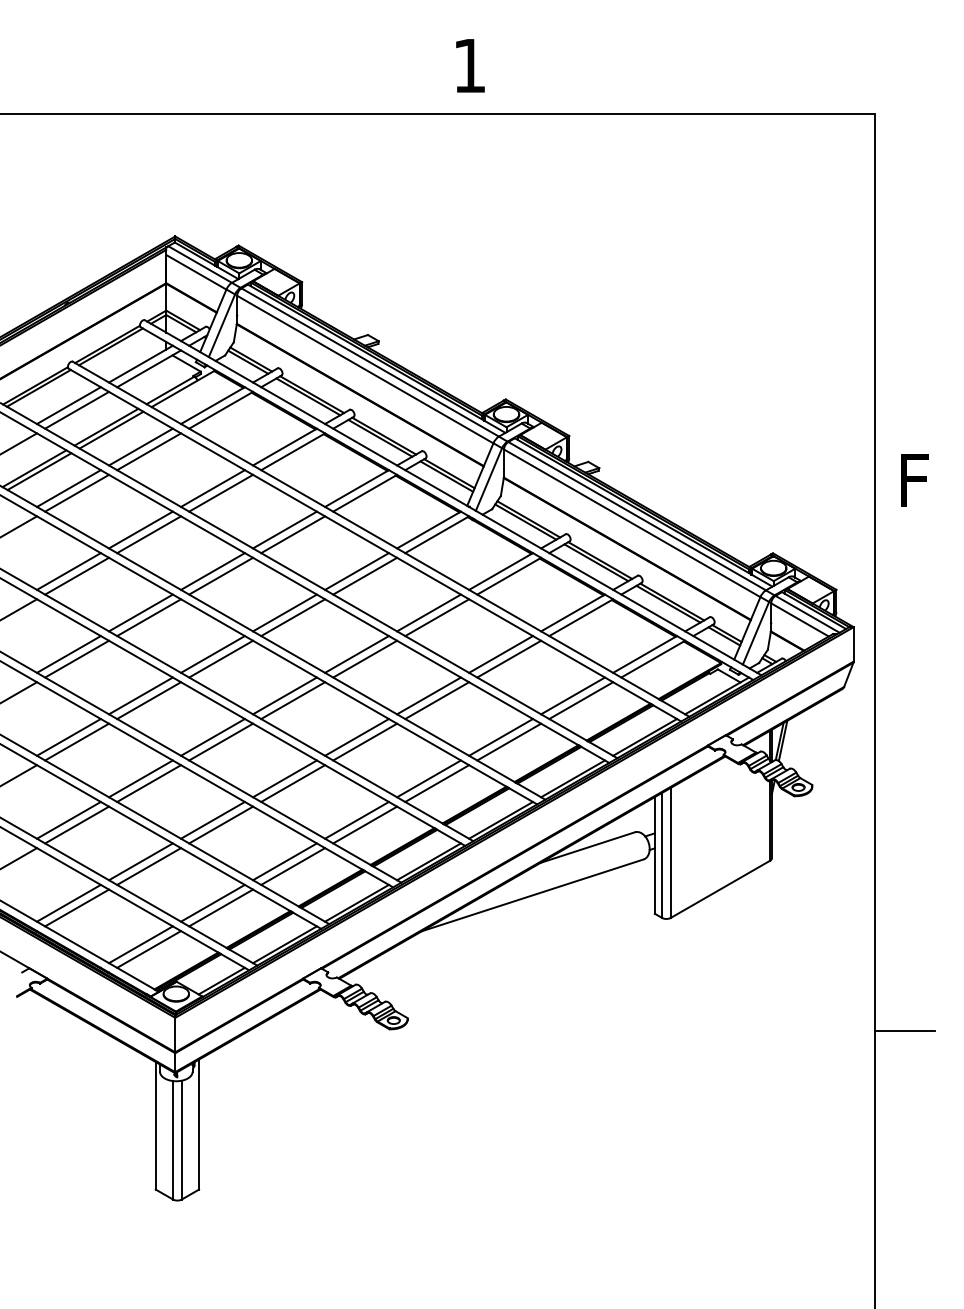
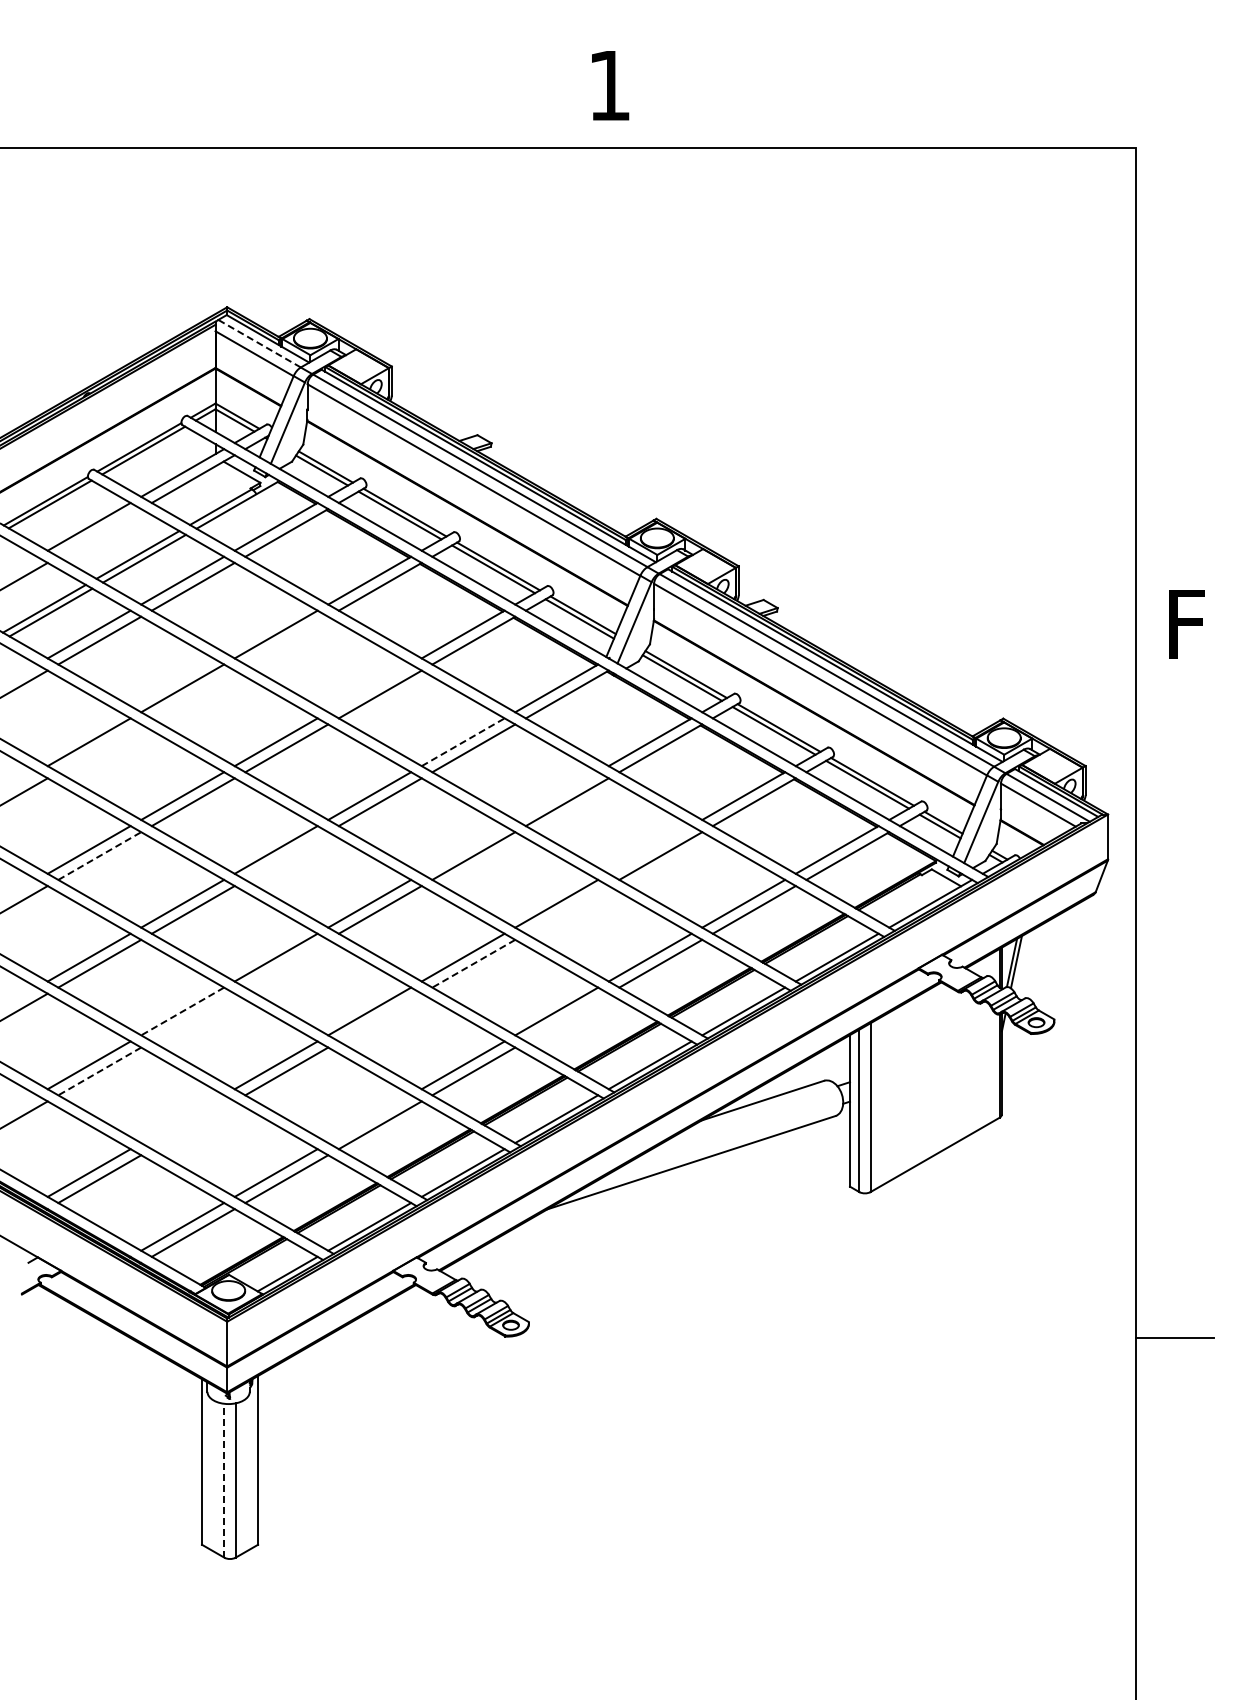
line: (200, 264) -> (259, 343), solid -> dashed
line: (76, 409) -> (99, 532), removed
line: (220, 493) -> (286, 640), removed
line: (284, 530) -> (369, 688), removed
line: (148, 534) -> (192, 694), removed
line: (357, 571) -> (463, 742), solid -> dashed
line: (76, 576) -> (99, 748), removed
line: (428, 612) -> (556, 795), removed
line: (356, 654) -> (462, 849), removed
line: (500, 654) -> (649, 849), removed
line: (220, 658) -> (286, 855), removed
line: (76, 659) -> (99, 856), solid -> dashed
line: (436, 700) -> (566, 909), removed
line: (220, 741) -> (286, 963), removed
line: (364, 741) -> (473, 963), solid -> dashed
line: (140, 778) -> (182, 1011), solid -> dashed
line: (148, 783) -> (192, 1017), removed
line: (292, 783) -> (379, 1017), removed
line: (436, 783) -> (566, 1017), removed
line: (76, 825) -> (99, 1071), solid -> dashed
line: (140, 862) -> (182, 1119), removed
line: (284, 862) -> (369, 1119), removed
line: (148, 866) -> (192, 1125), removed
line: (173, 1140) -> (224, 1480), solid -> dashed

